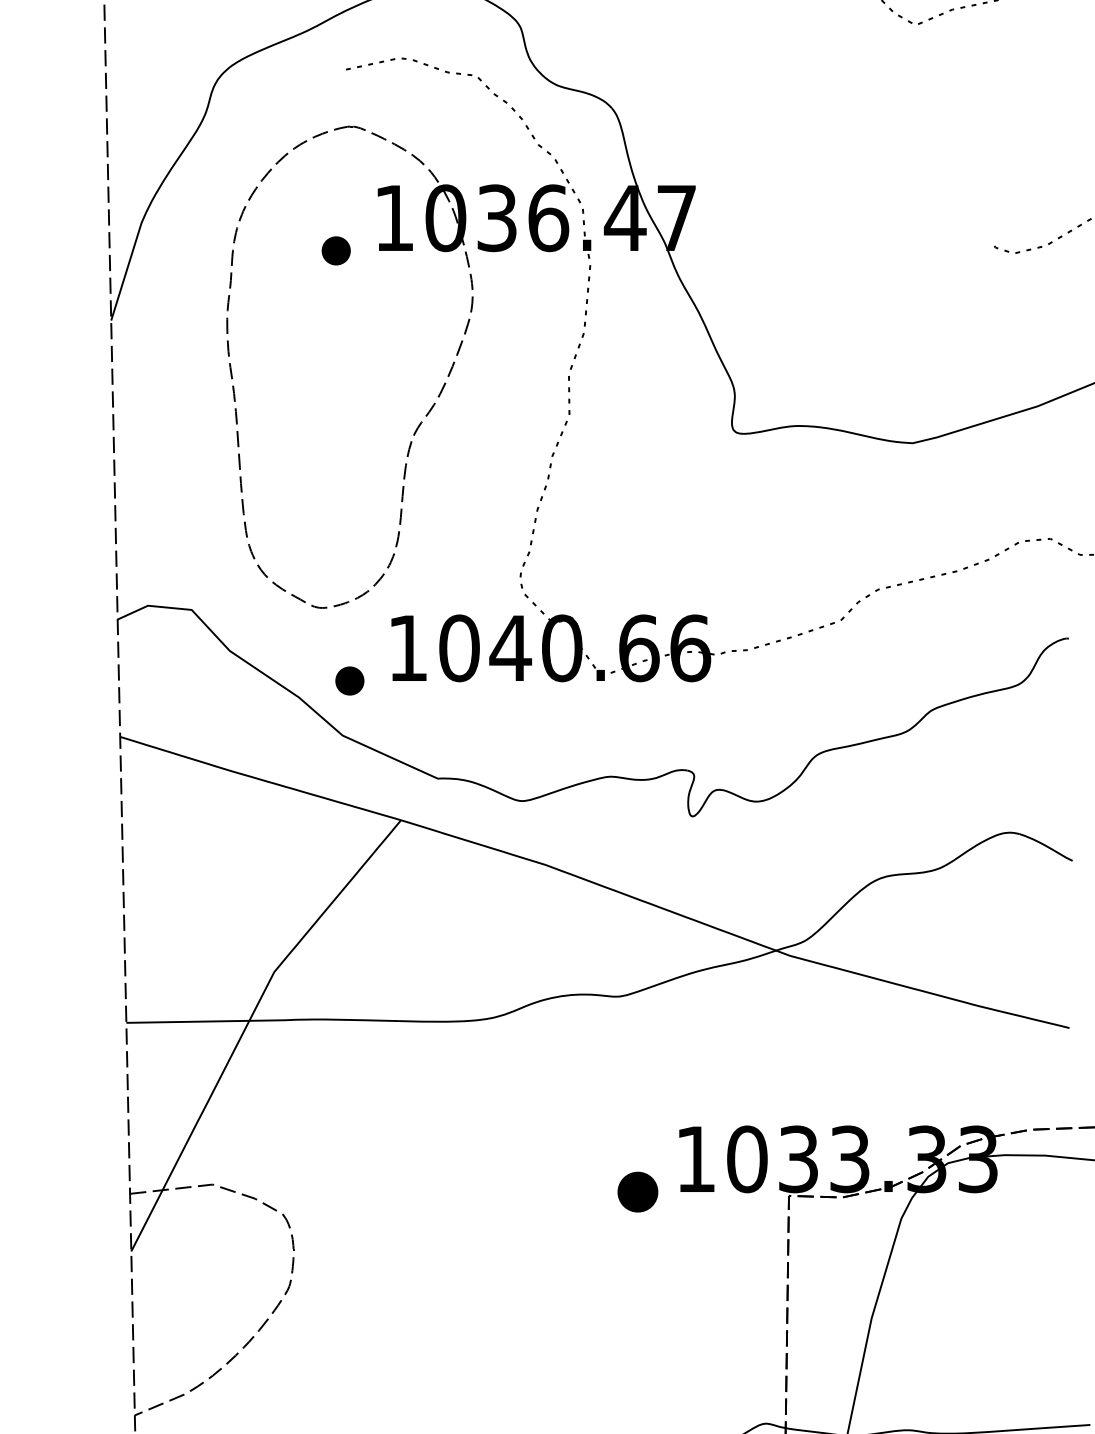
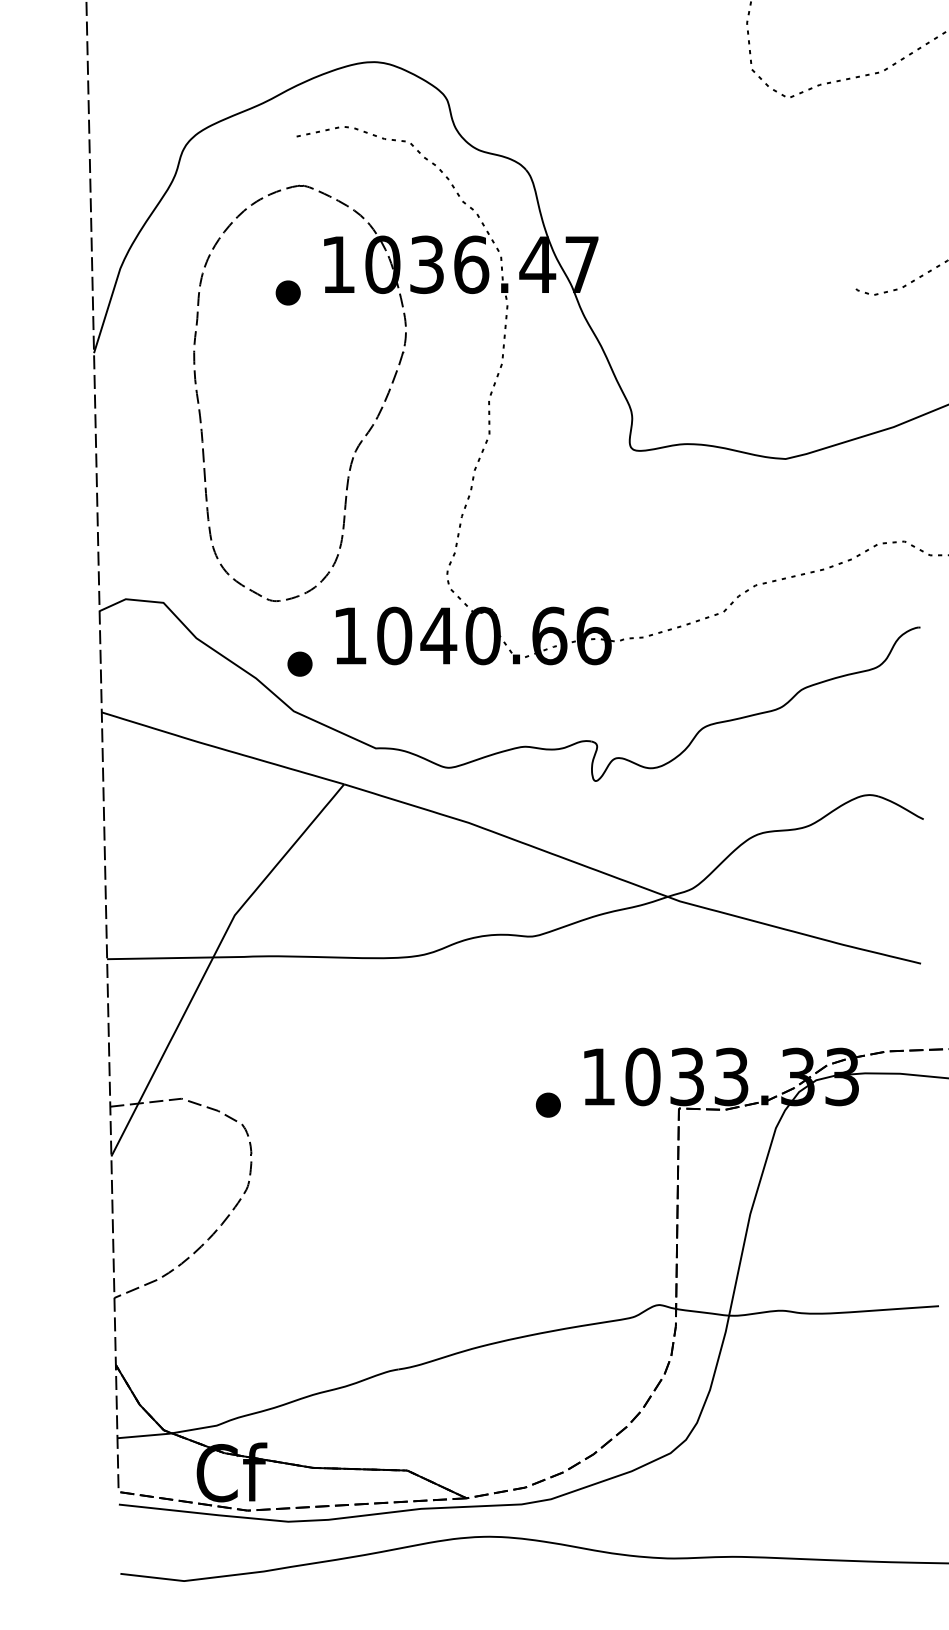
part: (636, 1191) -> (547, 1104), size x0.71

